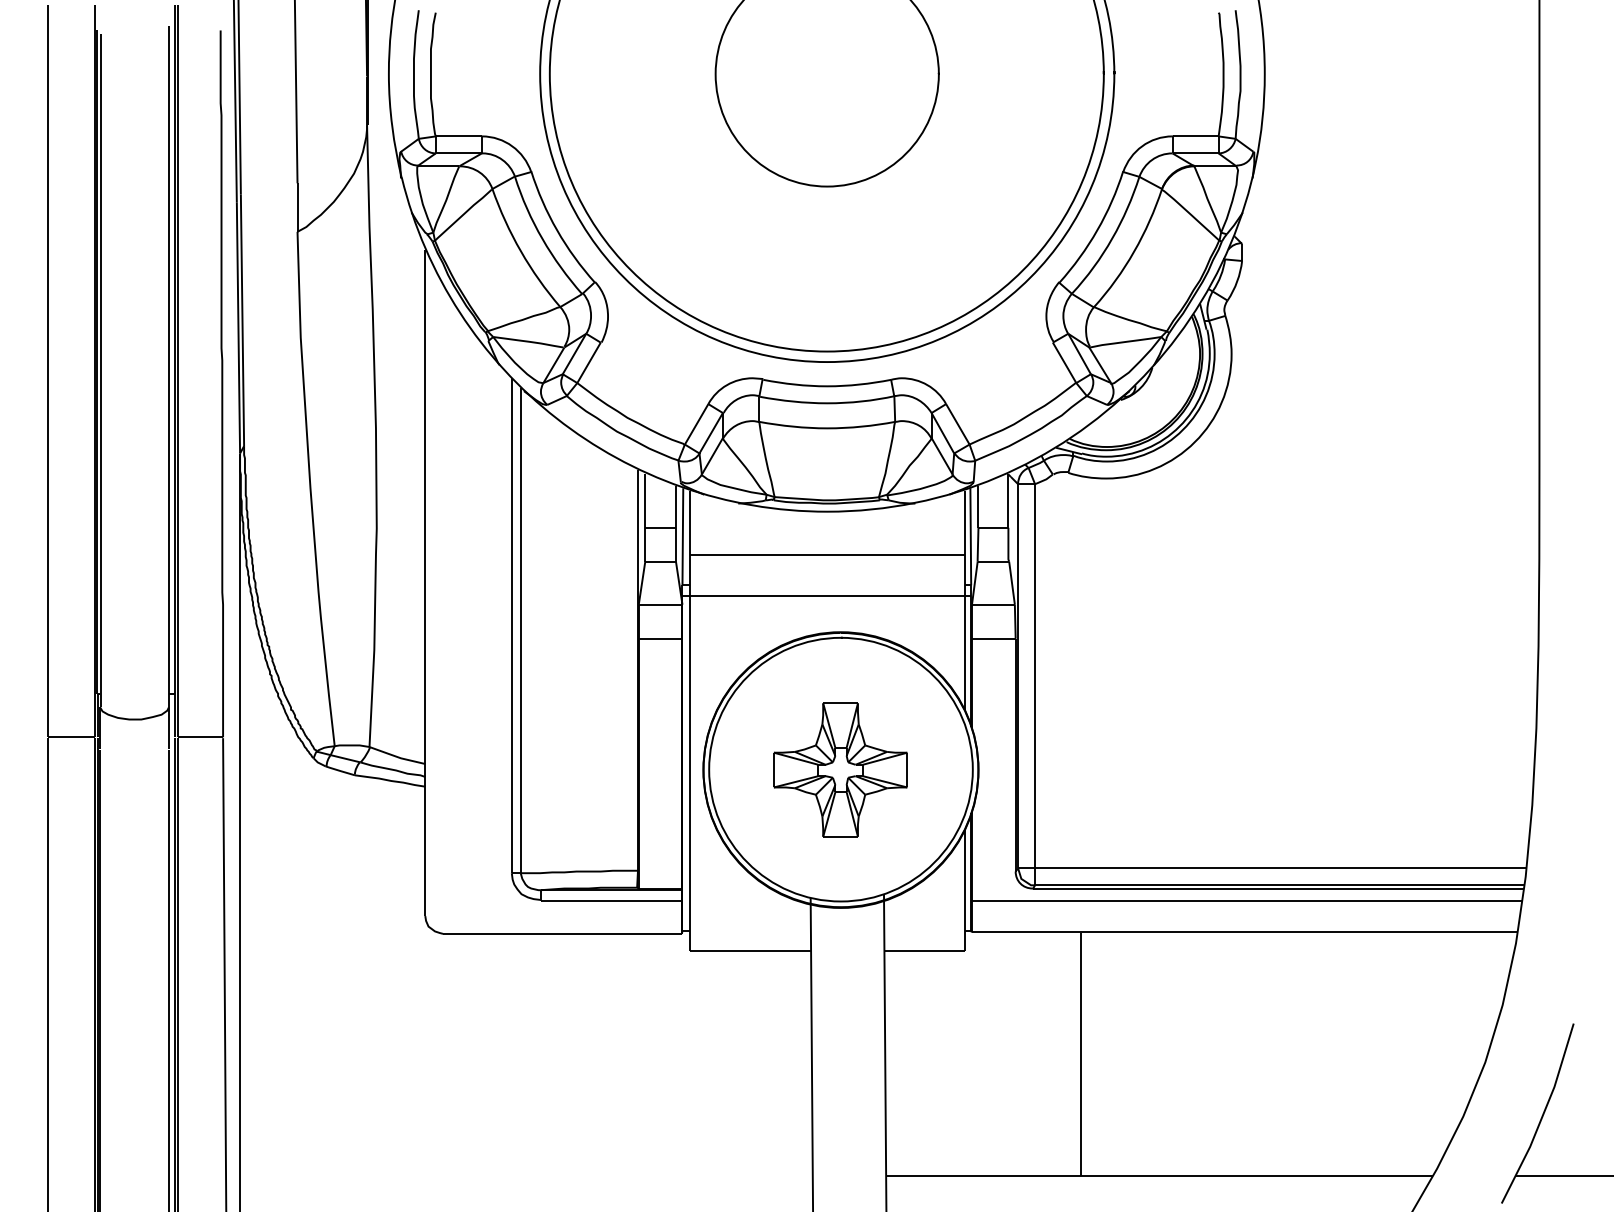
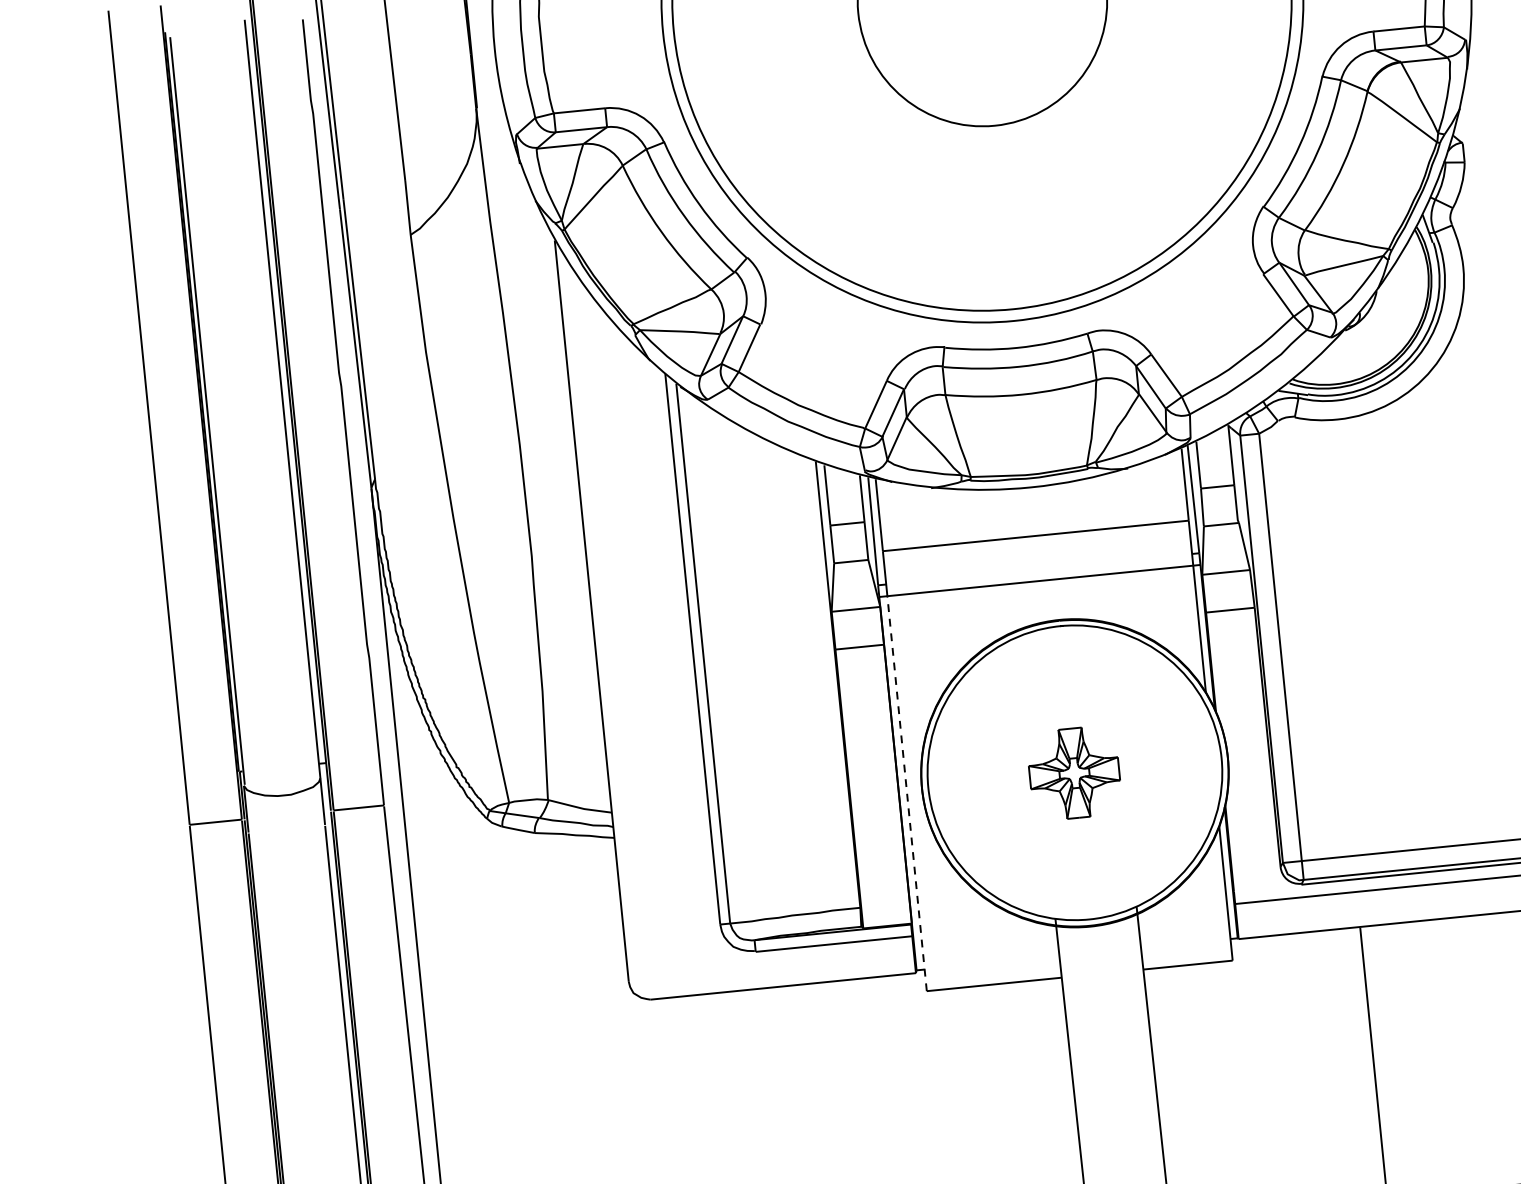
part: (840, 769) -> (1074, 772), size x0.6
line: (689, 772) -> (906, 792), solid -> dashed

